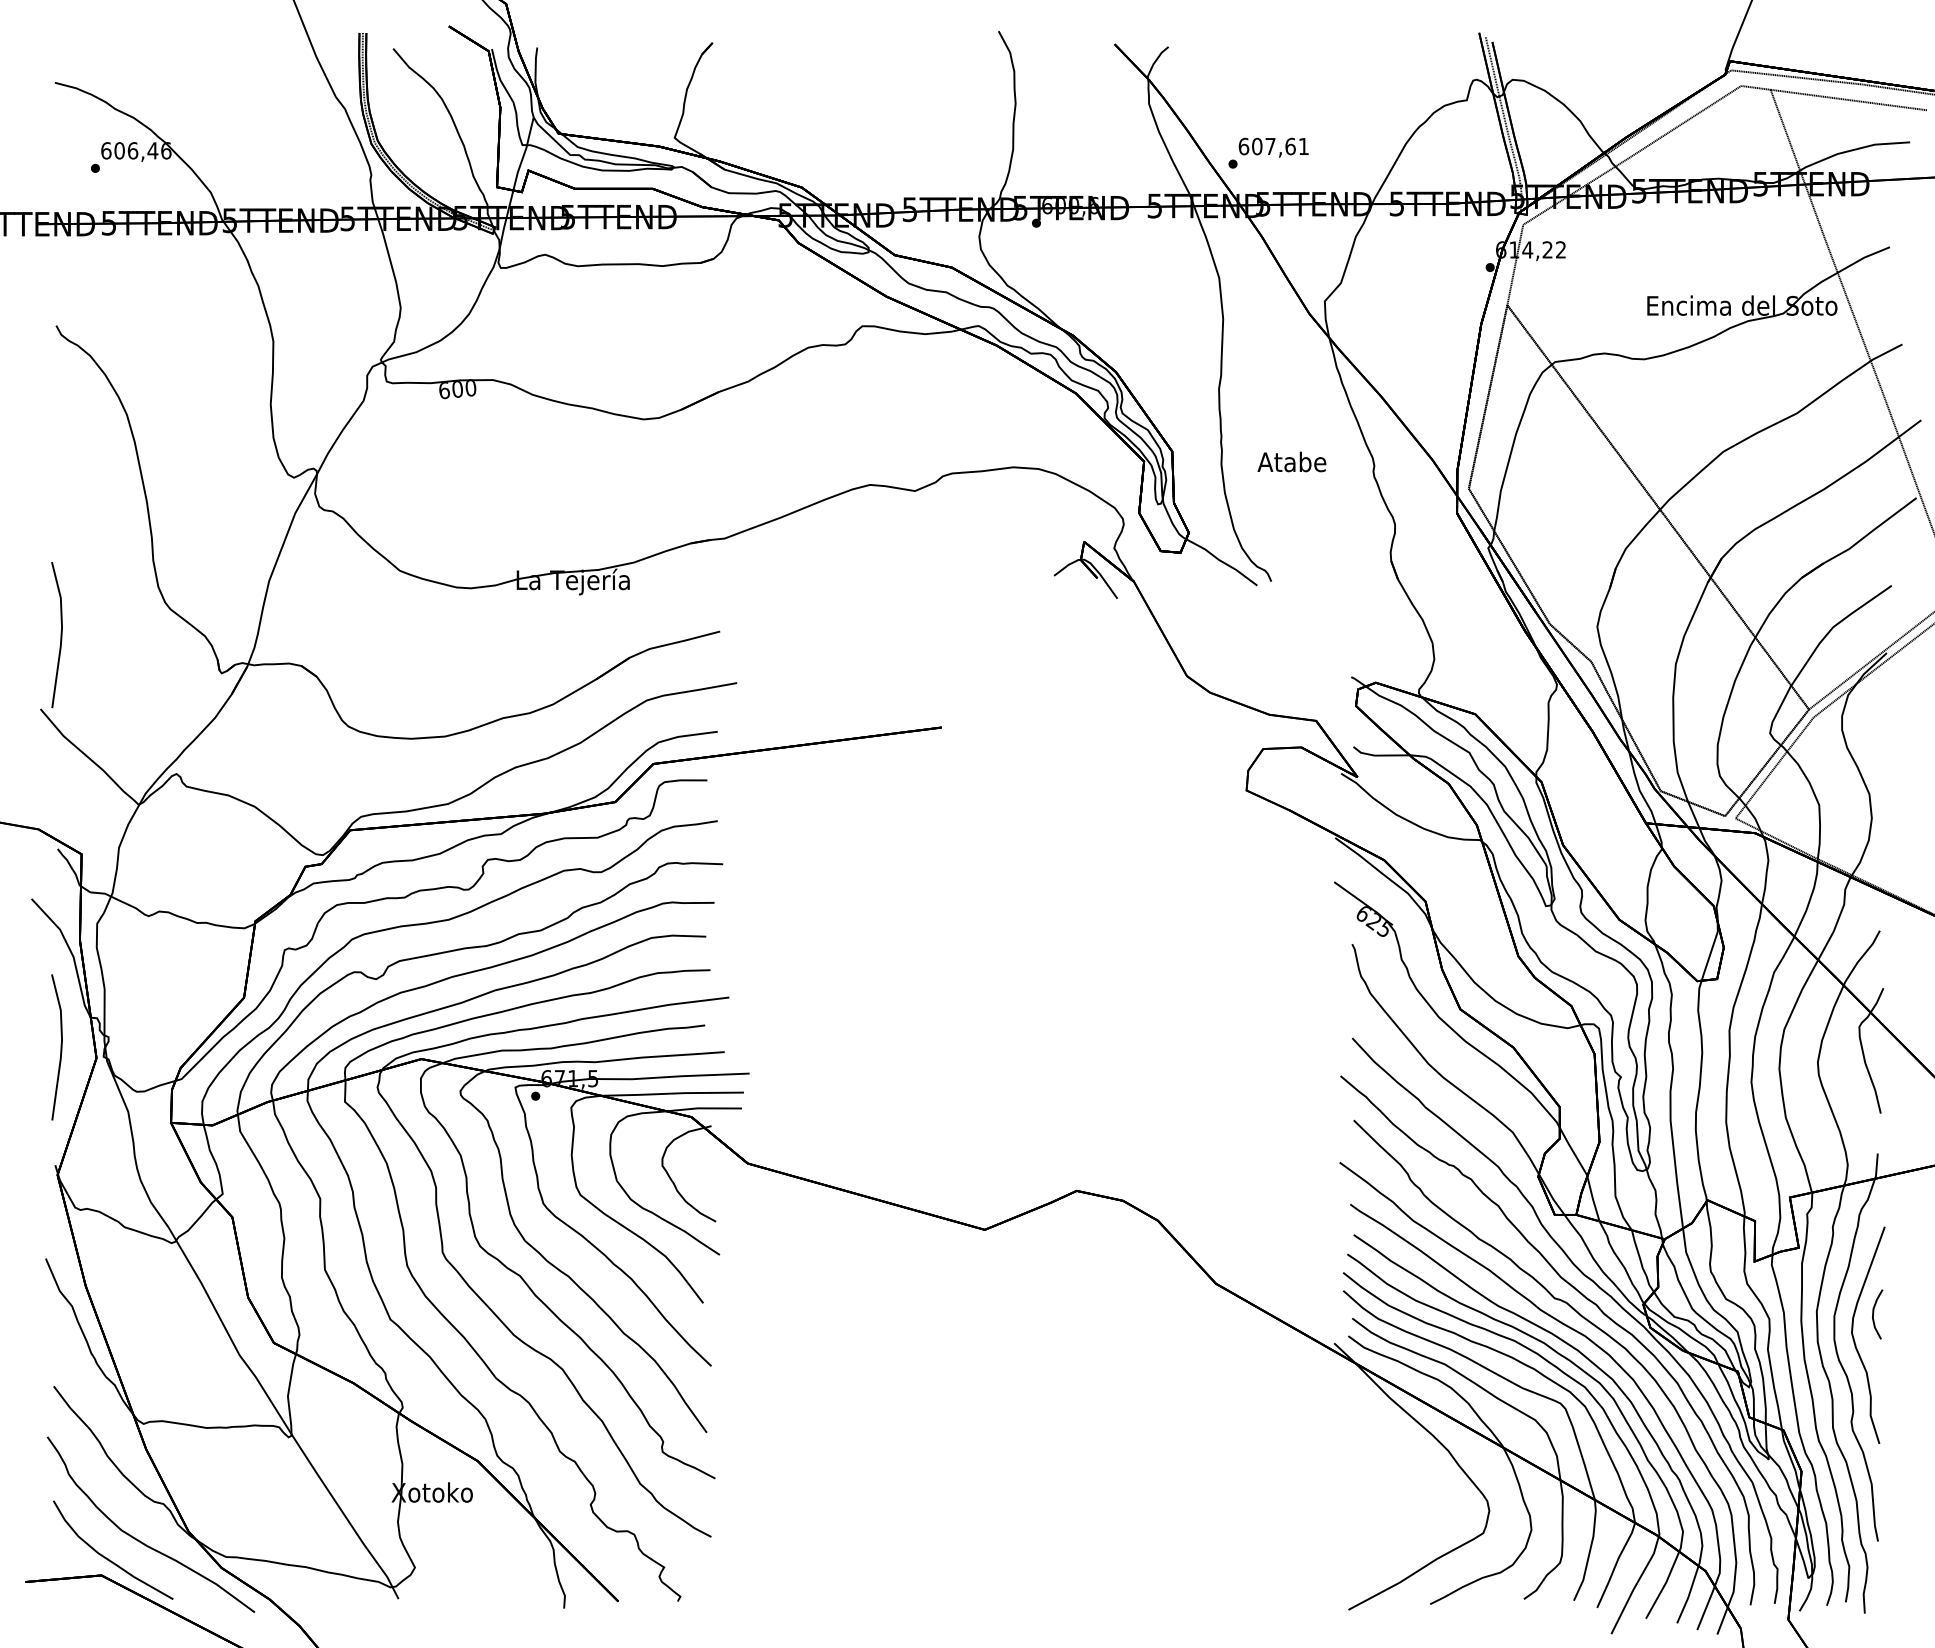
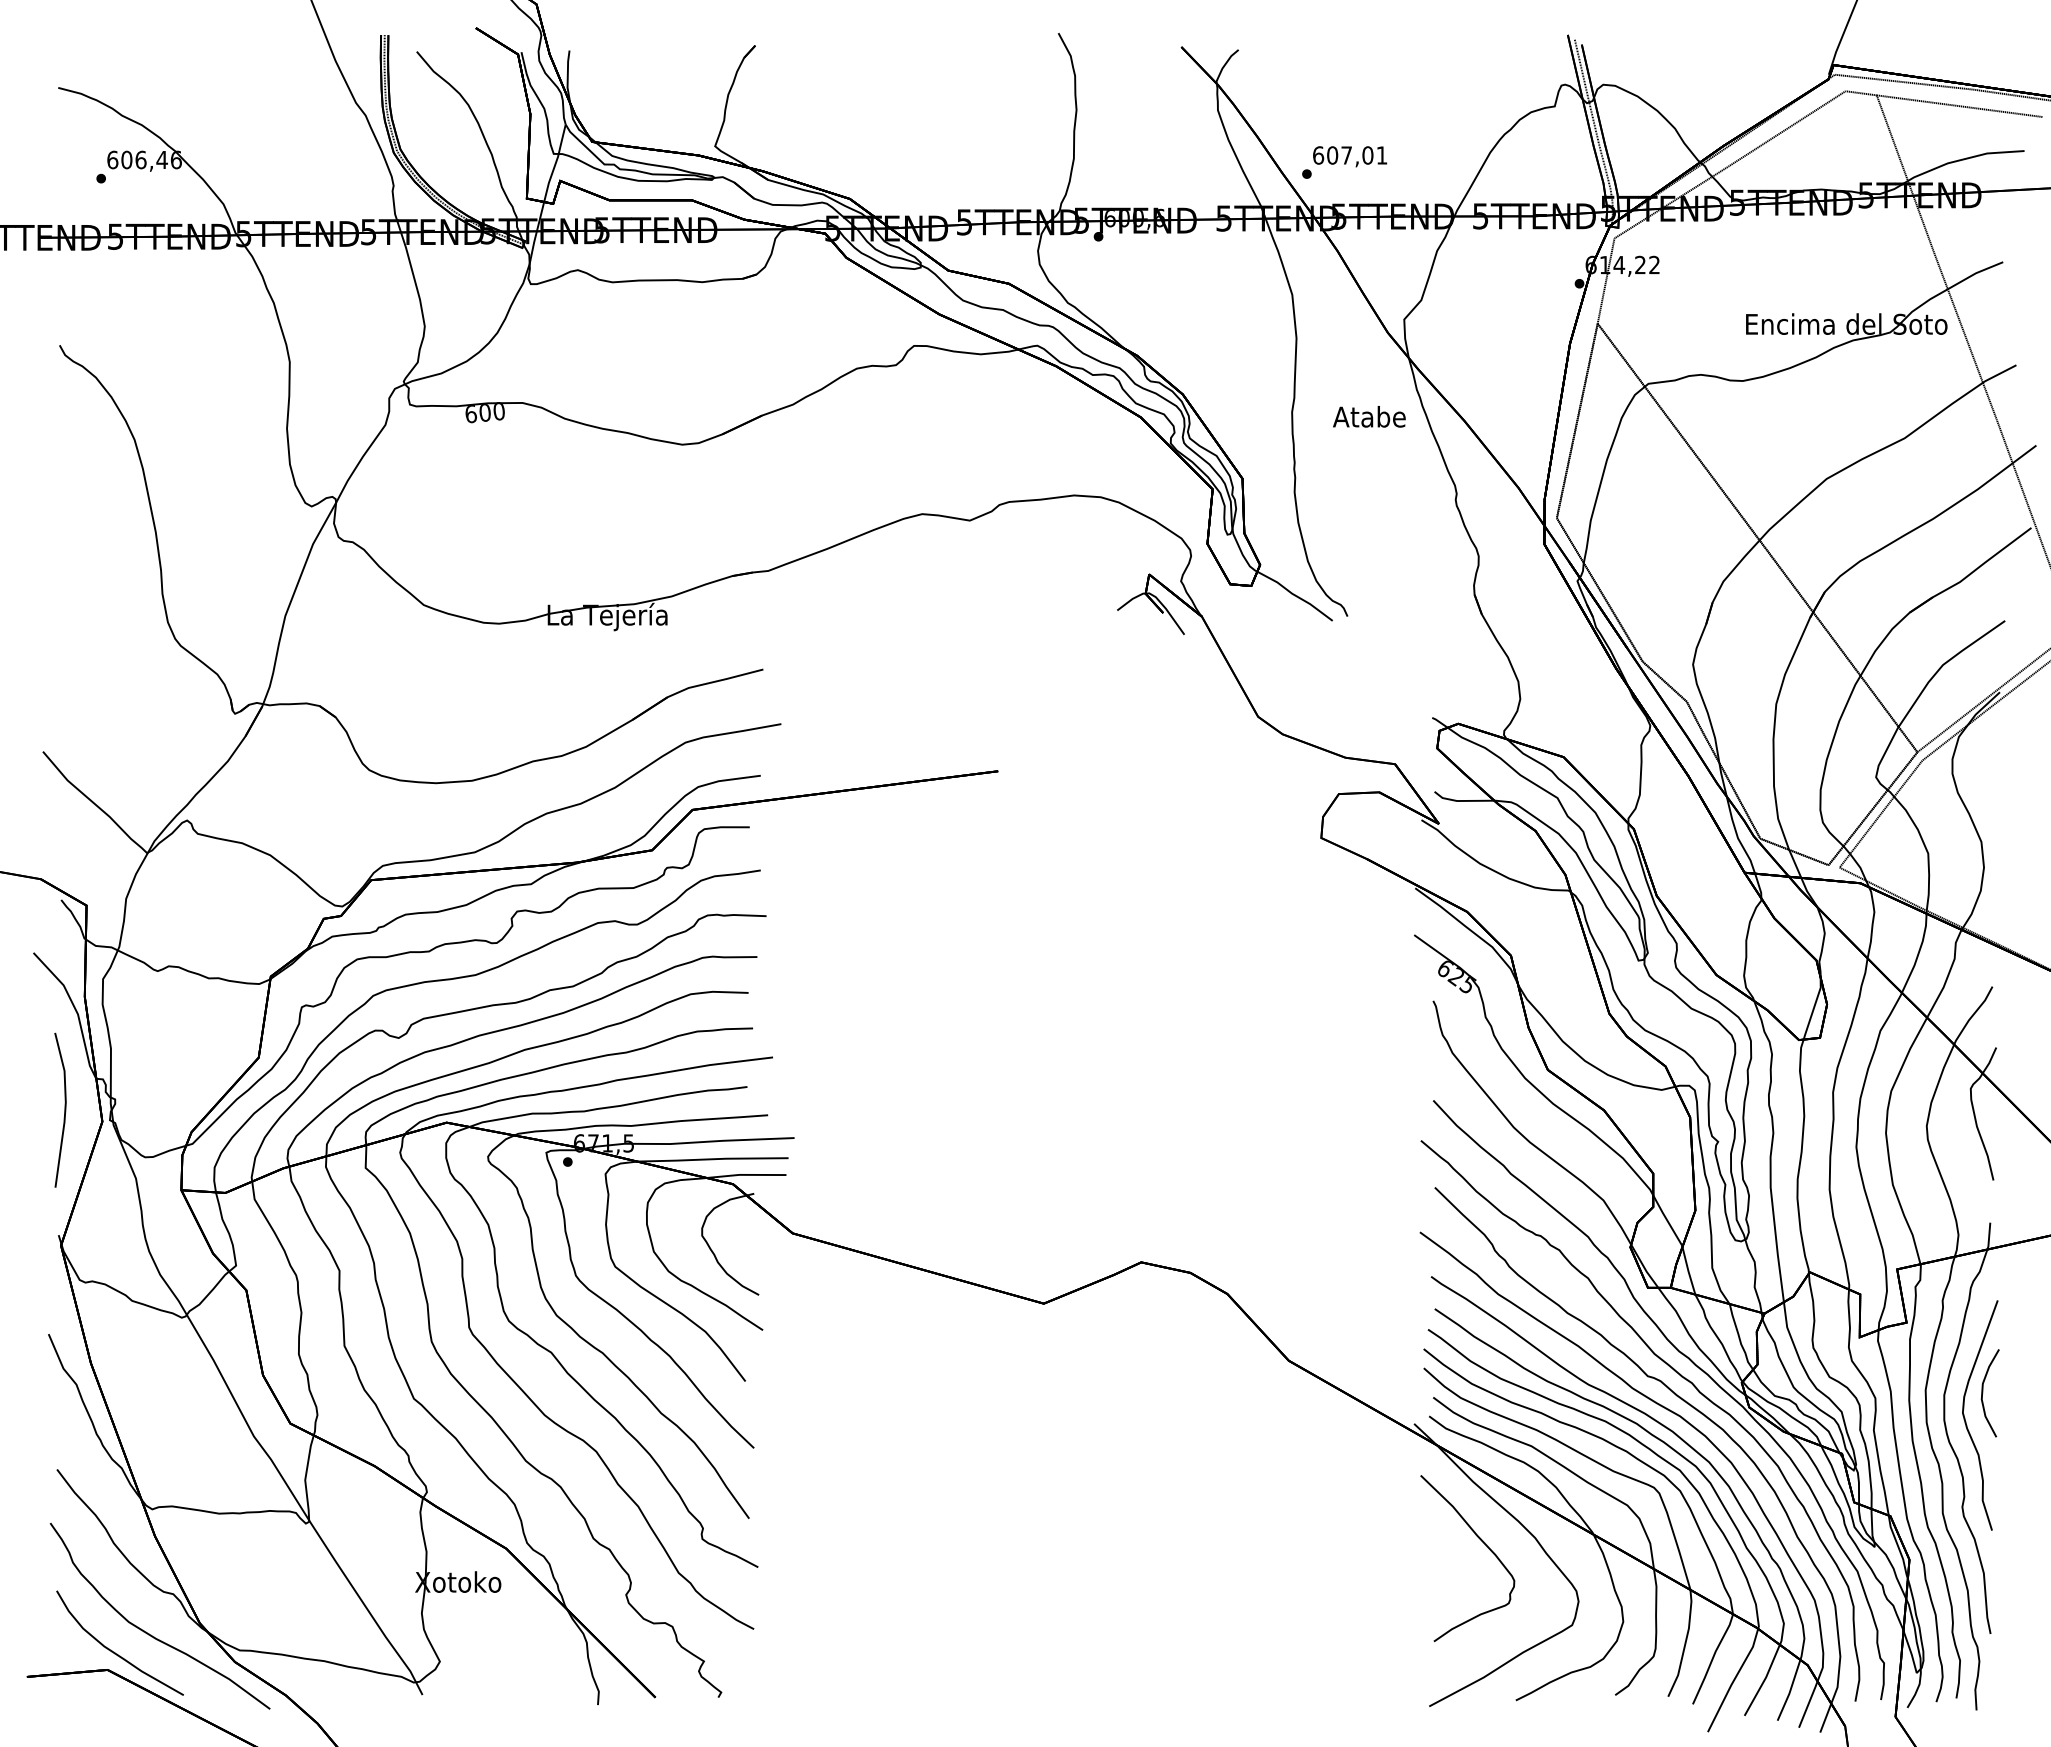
text: (1290, 146) -> (1367, 155), 607,61 -> 607,01
text: (1292, 461) -> (1369, 416), moved
line: (60, 634) -> (64, 672), removed
part: (1877, 1314) -> (1989, 1393), size x1.67
curve: (1398, 1455) -> (1482, 1542), added

